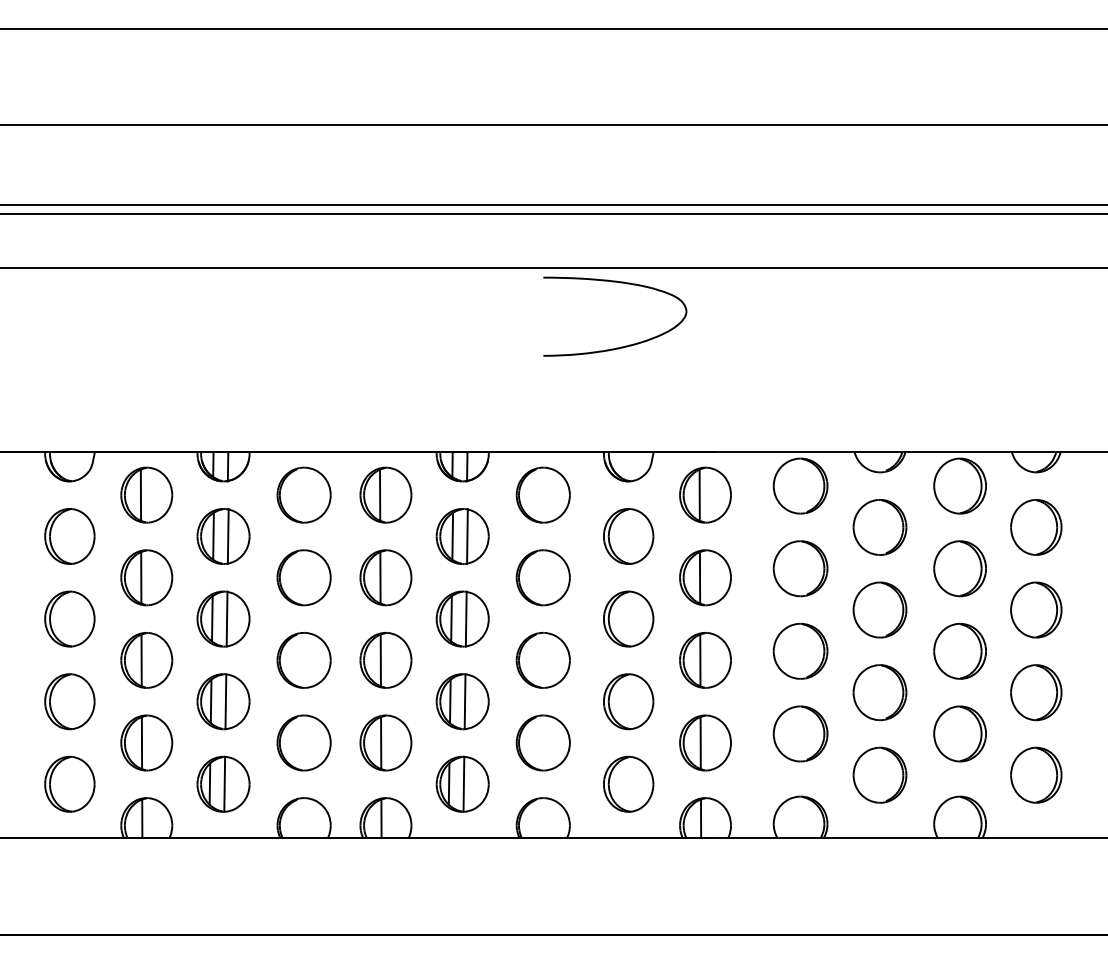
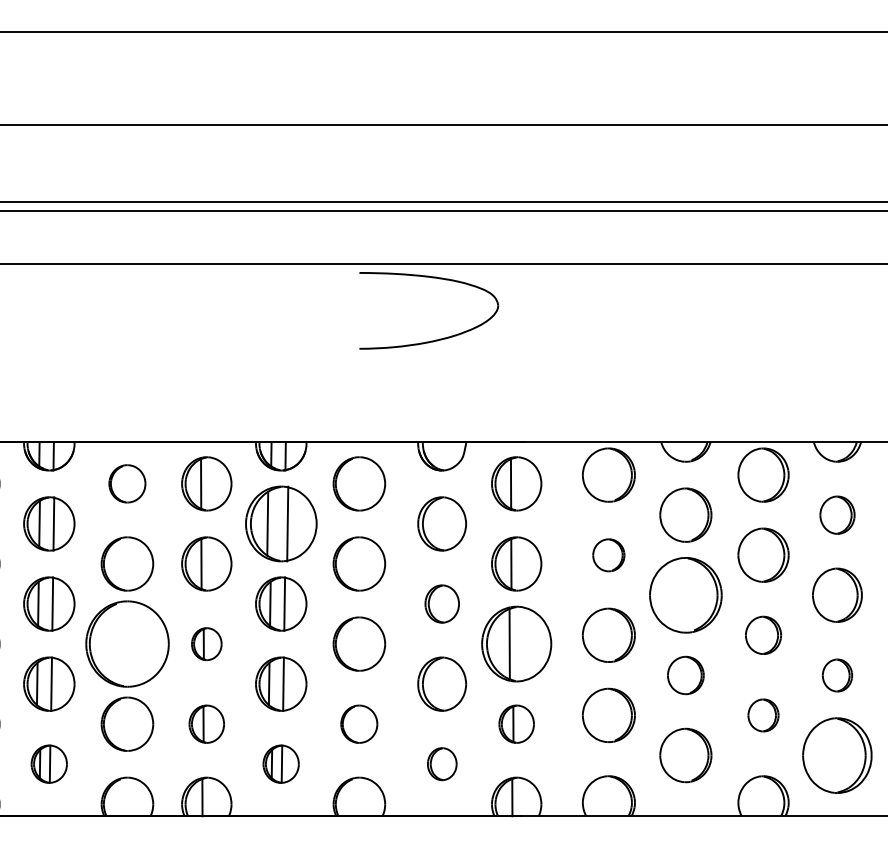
part: (303, 494) -> (126, 483), size x0.7
part: (1036, 527) -> (837, 515), size x0.7
part: (462, 536) -> (281, 523), size x1.4
part: (800, 568) -> (608, 555), size x0.6
part: (879, 609) -> (685, 594), size x1.4
part: (628, 618) -> (441, 603), size x0.7
part: (959, 651) -> (762, 635), size x0.7
part: (303, 660) -> (126, 644), size x1.6
part: (385, 660) -> (206, 644), size x0.6
part: (705, 660) -> (516, 644), size x1.4
part: (879, 692) -> (685, 675), size x0.7
part: (1036, 692) -> (837, 675), size x0.6
part: (959, 733) -> (762, 715), size x0.6
part: (385, 742) -> (206, 723), size x0.7
part: (542, 742) -> (358, 723), size x0.7
part: (705, 742) -> (516, 723), size x0.7
part: (1036, 774) -> (837, 754), size x1.4
part: (223, 783) -> (49, 763), size x0.7
part: (462, 783) -> (281, 763), size x0.7
part: (628, 783) -> (441, 763), size x0.6

